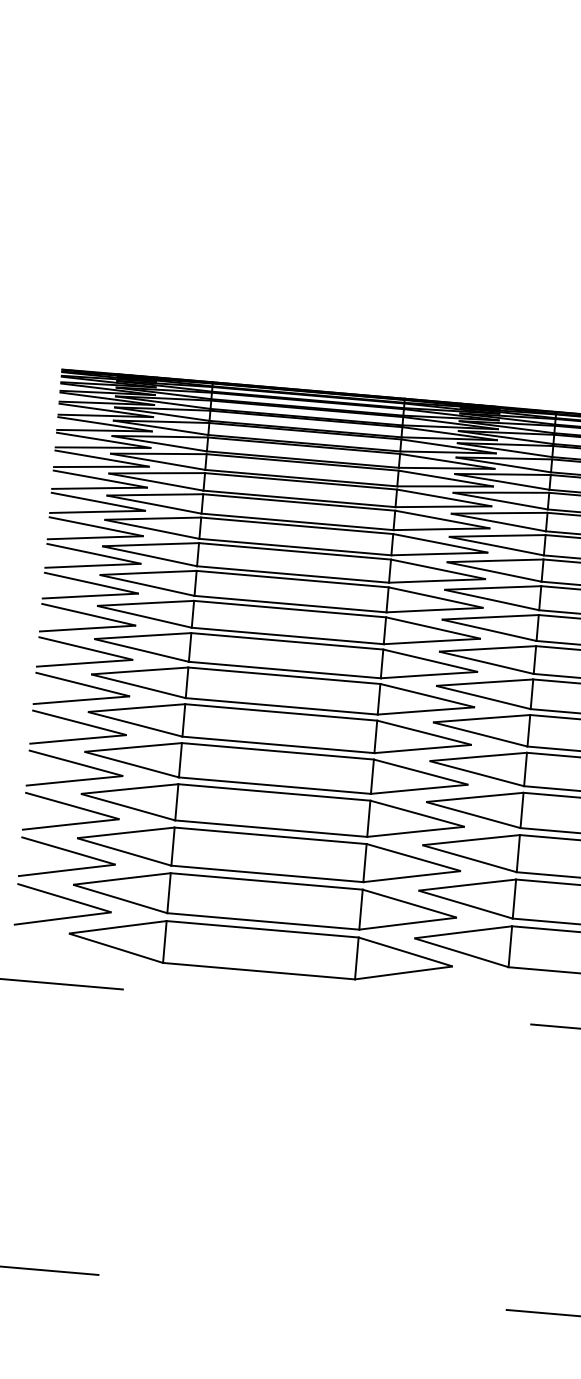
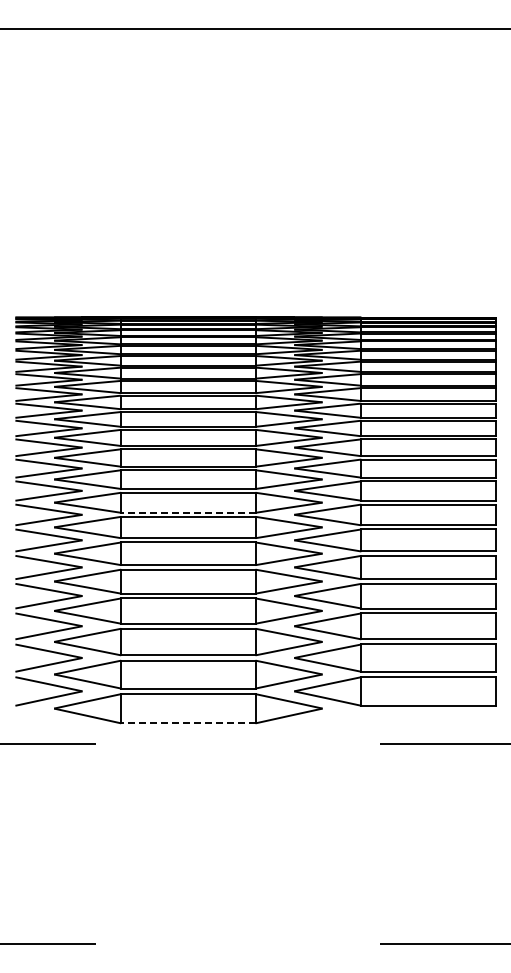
line: (283, 669) -> (187, 512), solid -> dashed
line: (257, 971) -> (187, 723), solid -> dashed

